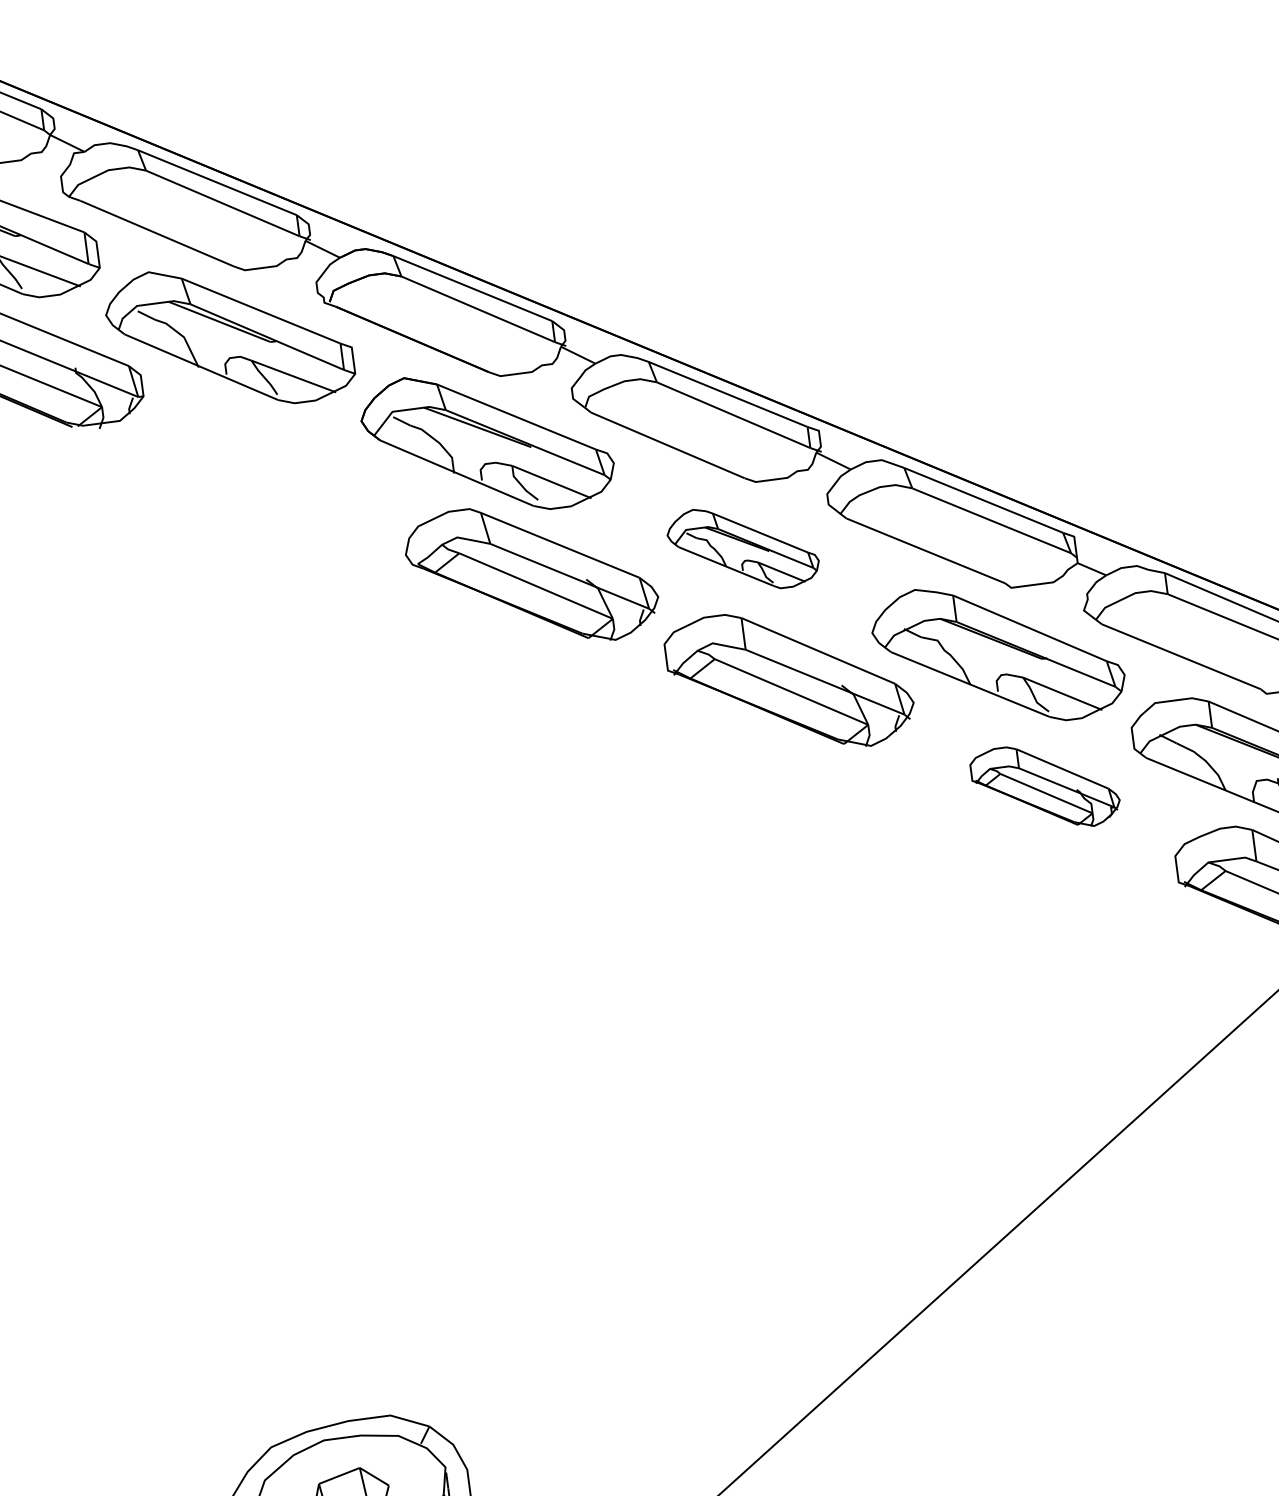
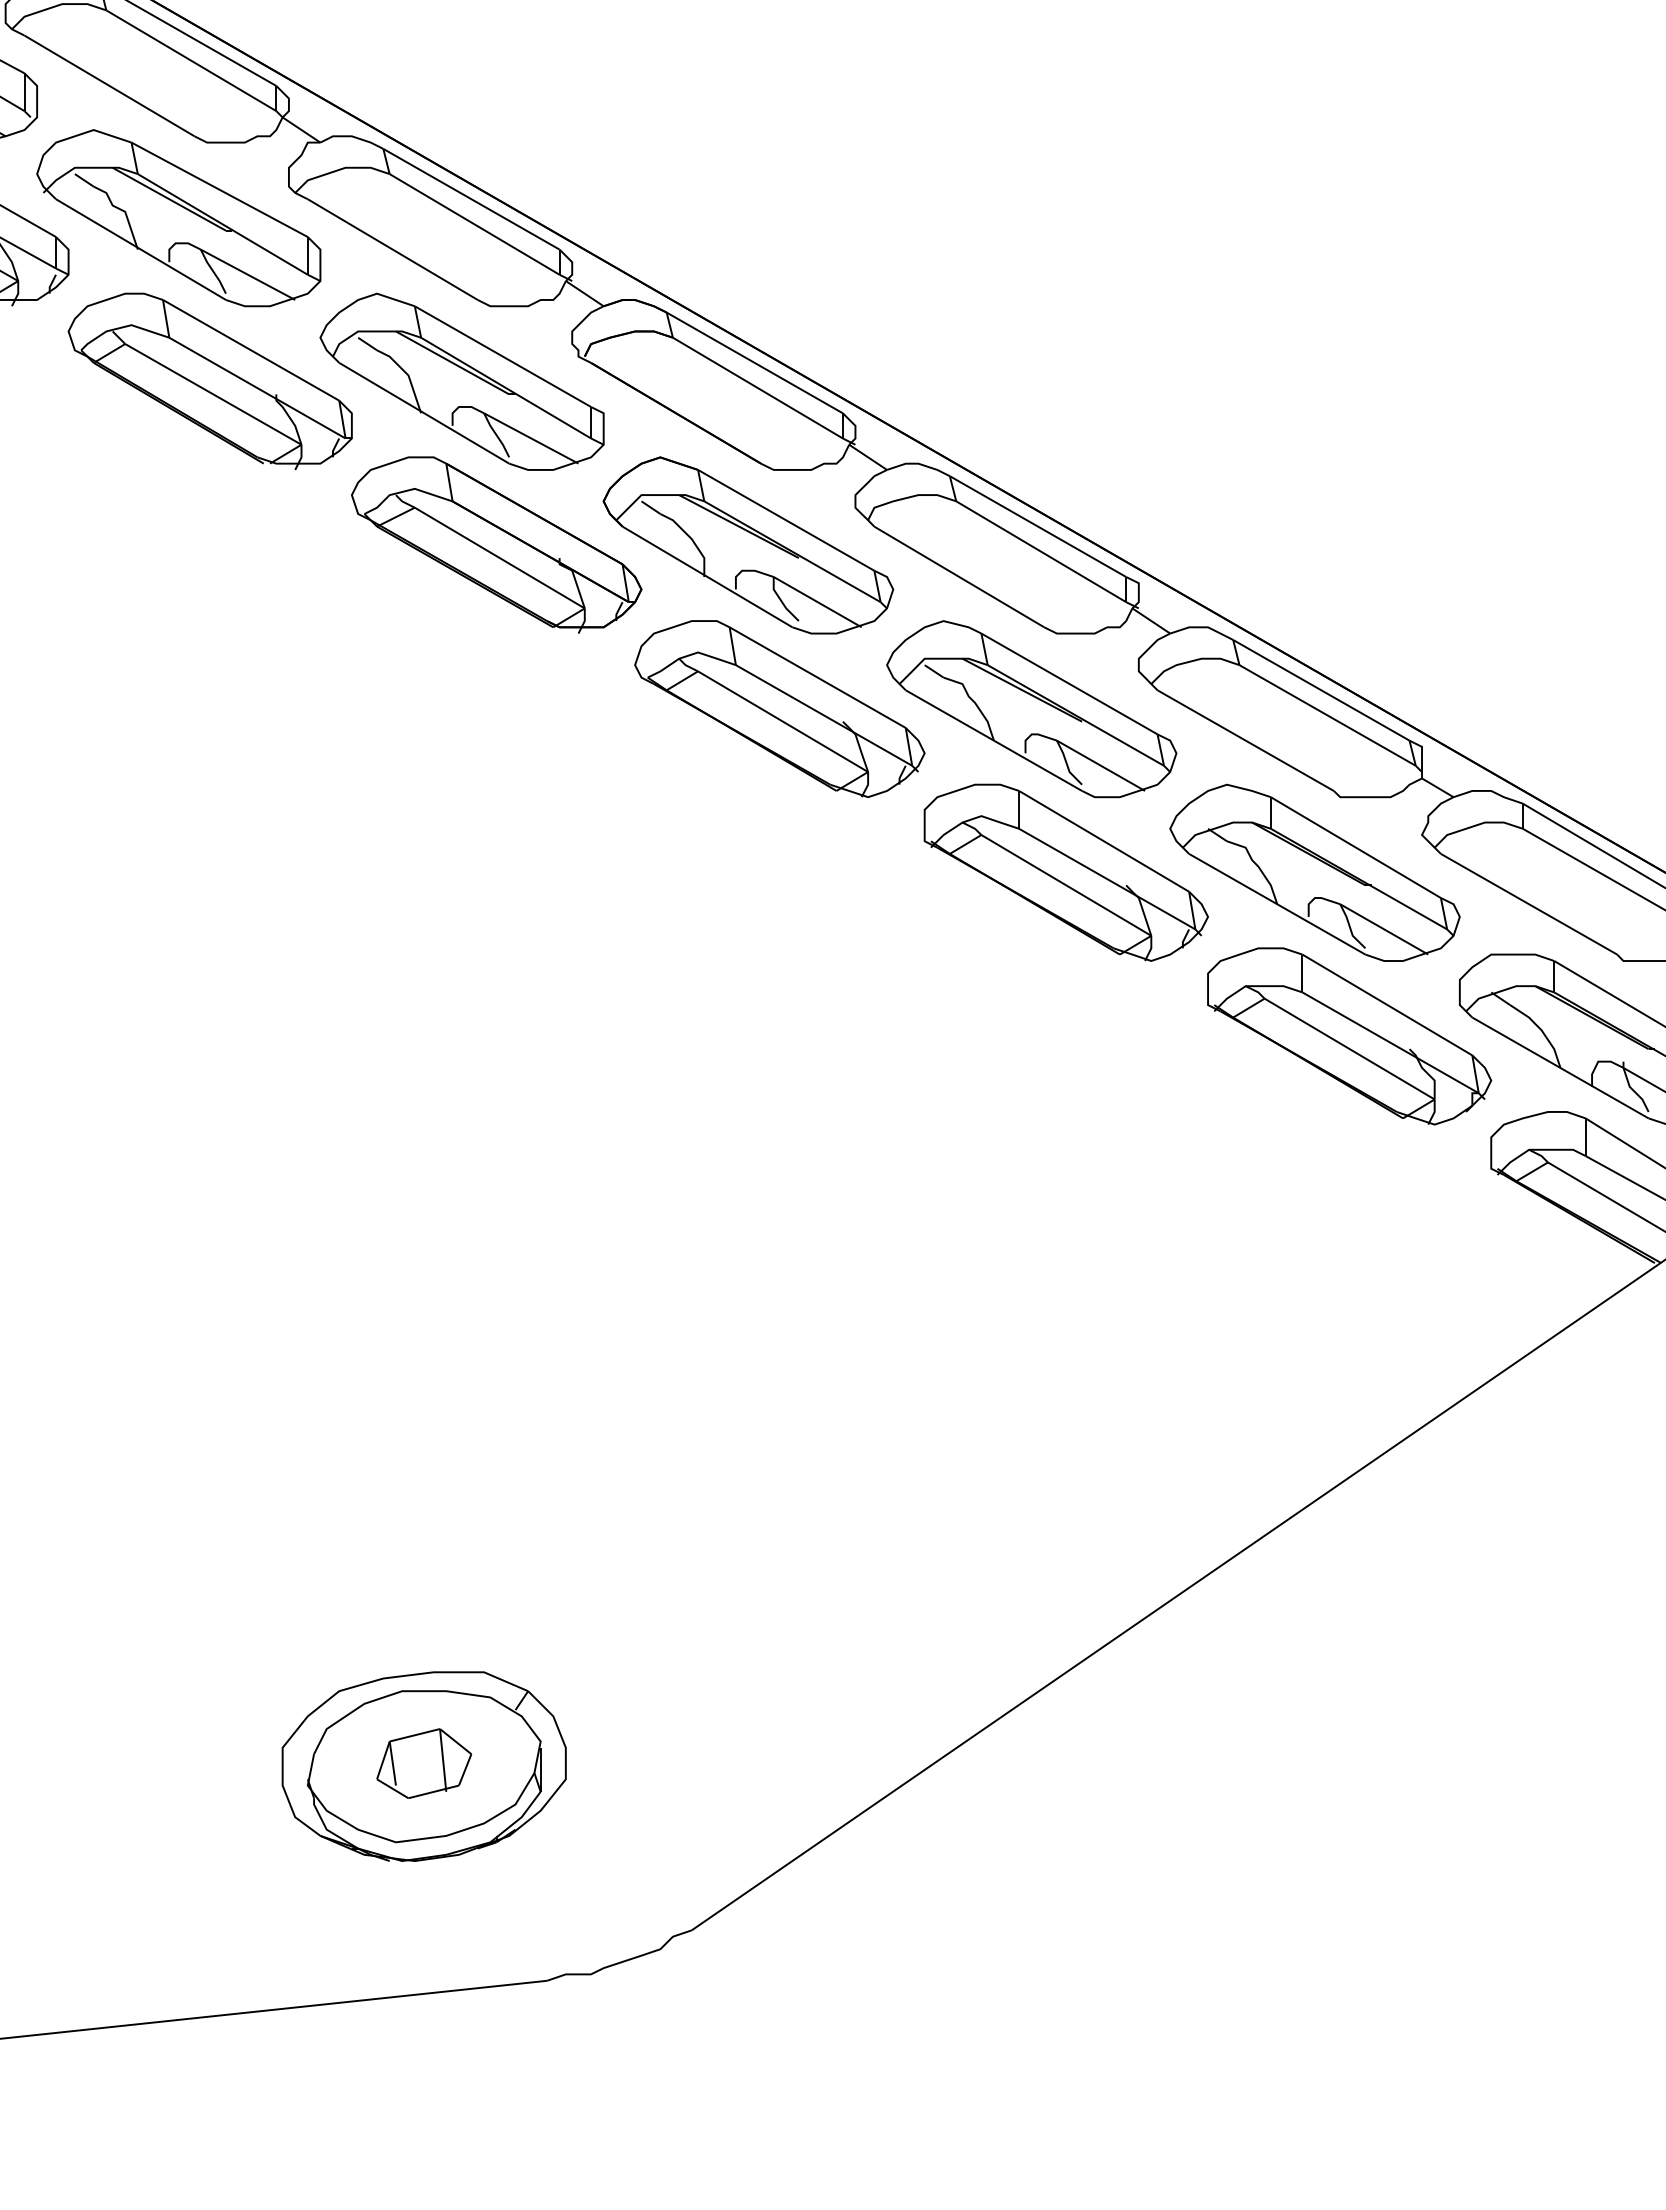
part: (276, 469) -> (496, 544), added
part: (742, 548) -> (1031, 709), size x1.67
part: (1045, 787) -> (1349, 1036), size x1.67

